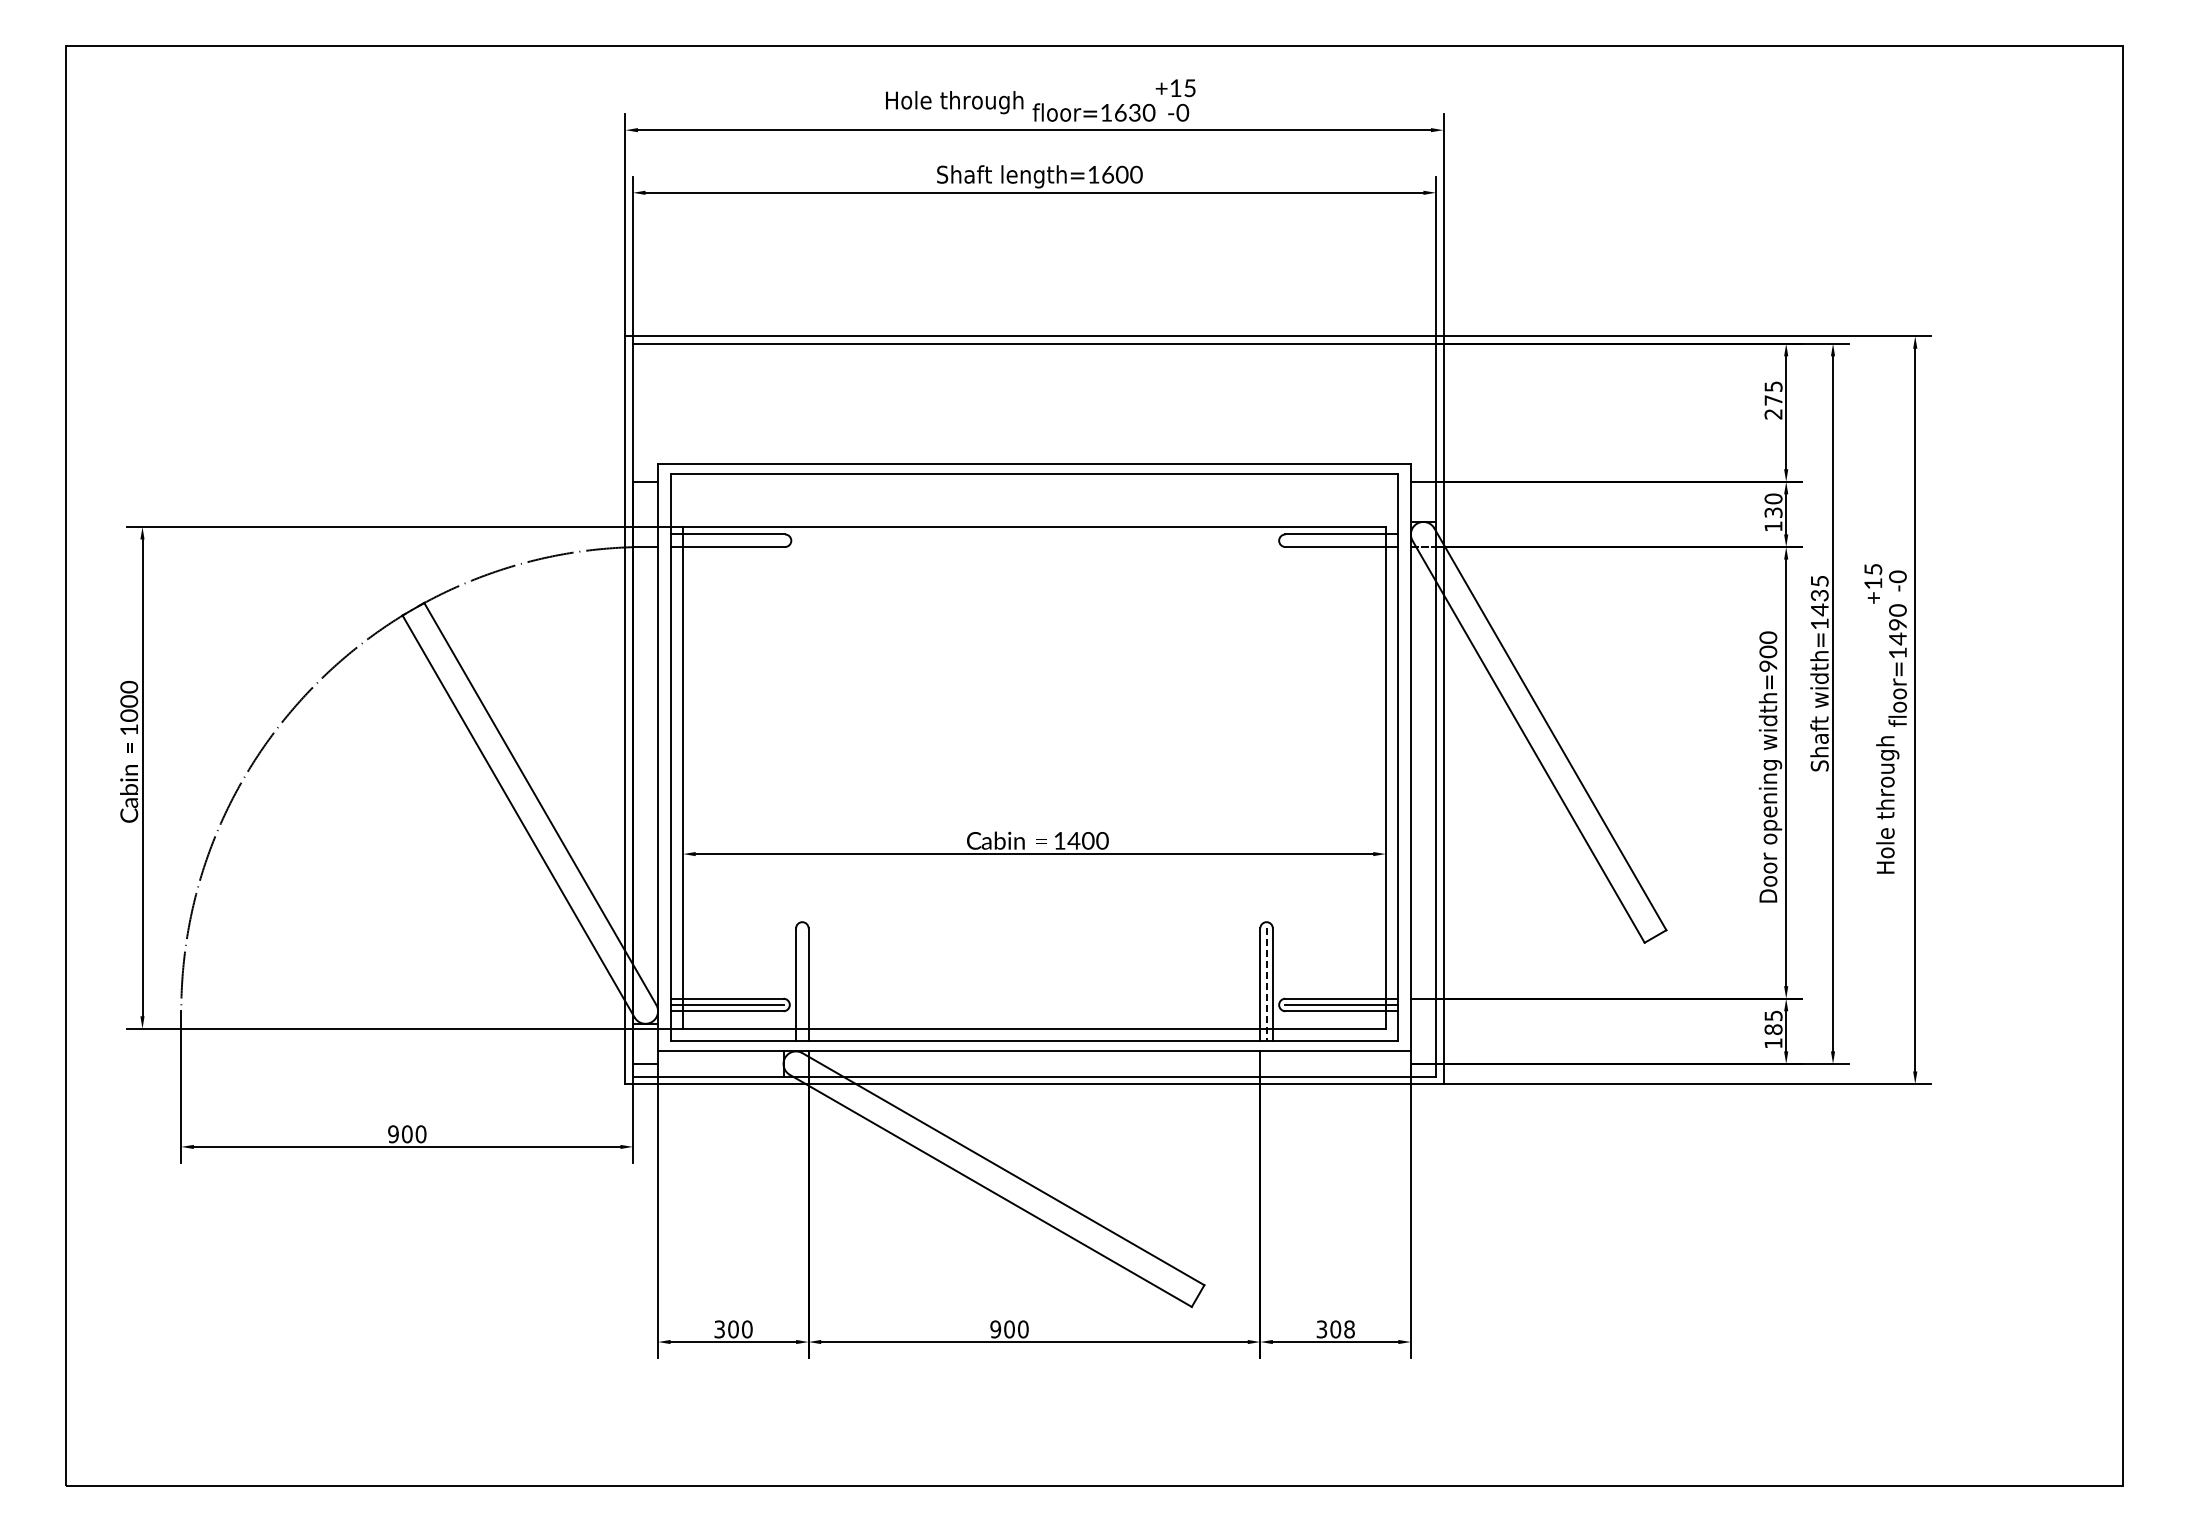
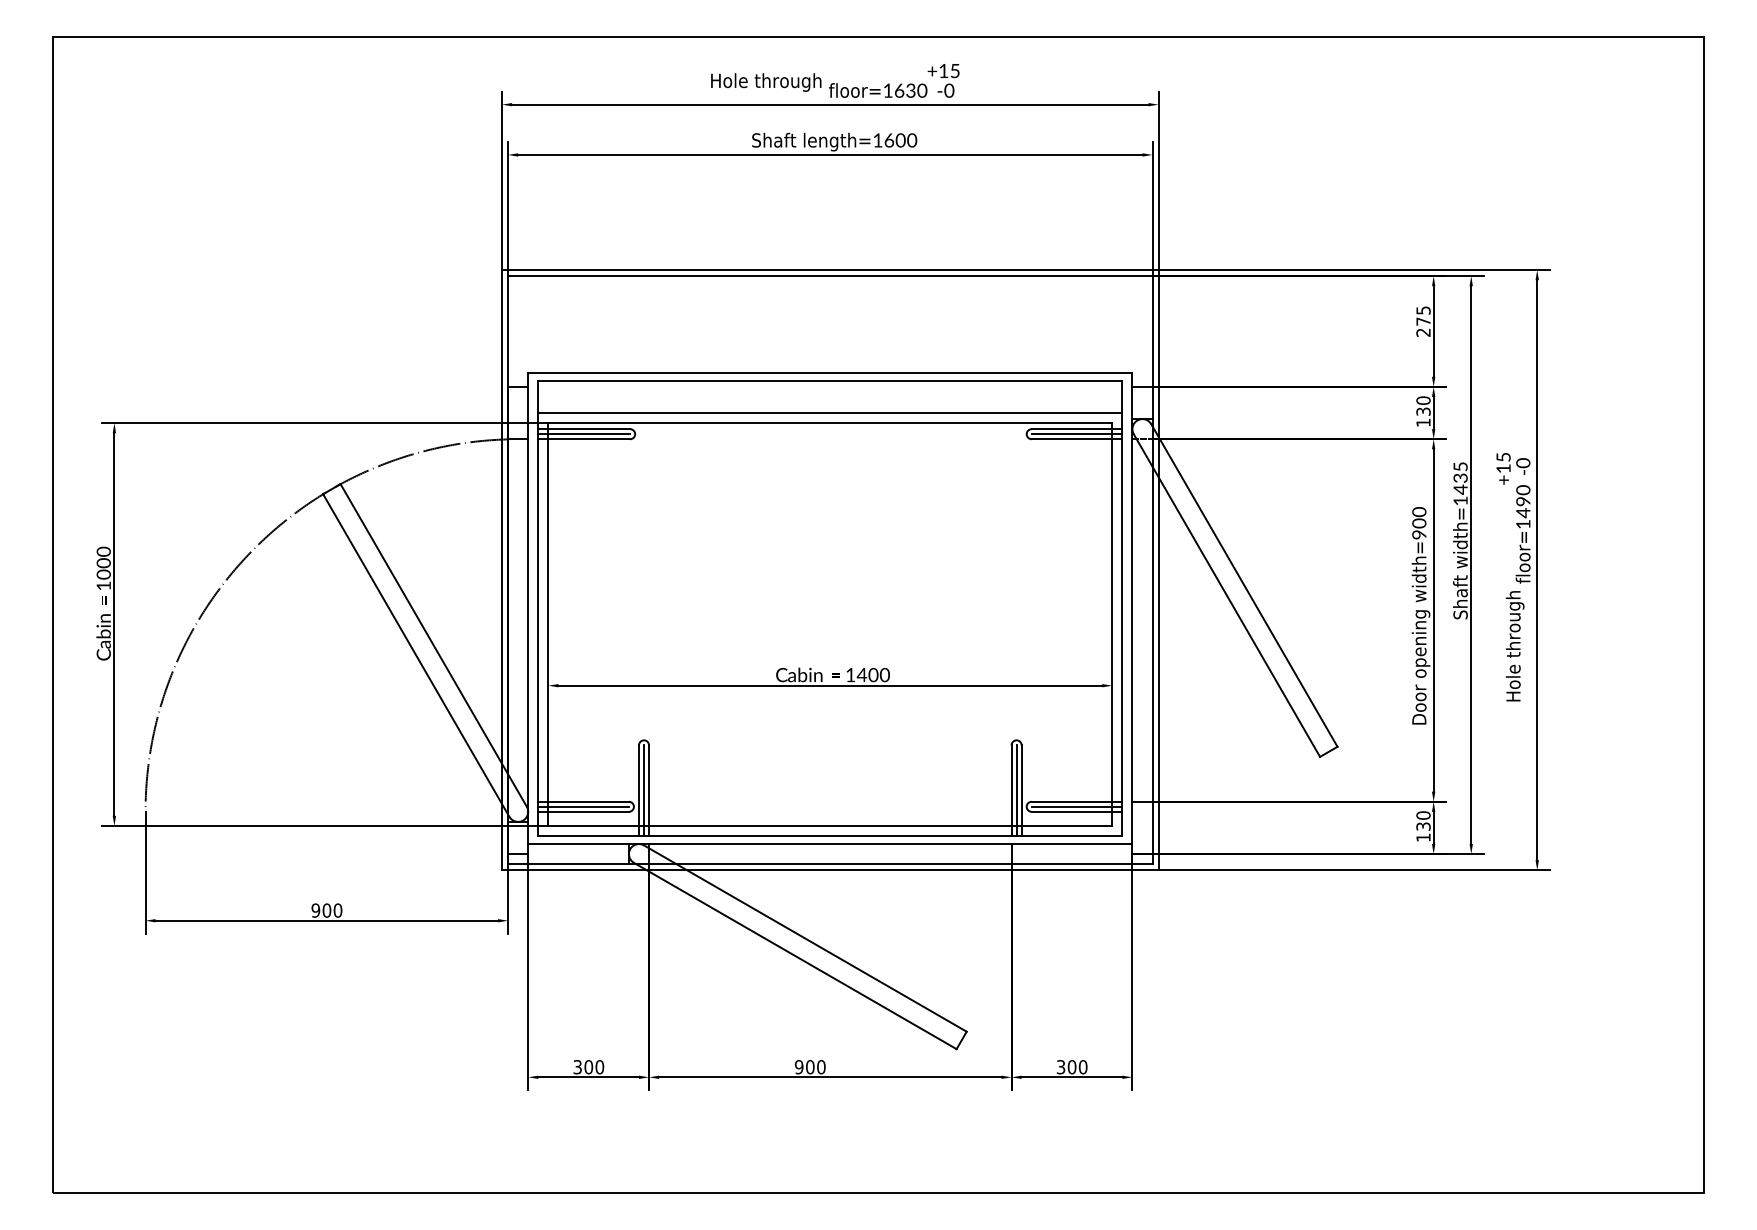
line: (1034, 514) -> (830, 413), added
line: (727, 540) -> (583, 434), added
line: (1341, 540) -> (1076, 434), added
line: (802, 984) -> (644, 790), added
line: (1266, 985) -> (1016, 791), dashed -> solid
text: (1773, 1022) -> (1423, 820), 185 -> 130
text: (1349, 1329) -> (1083, 1067), 308 -> 300

